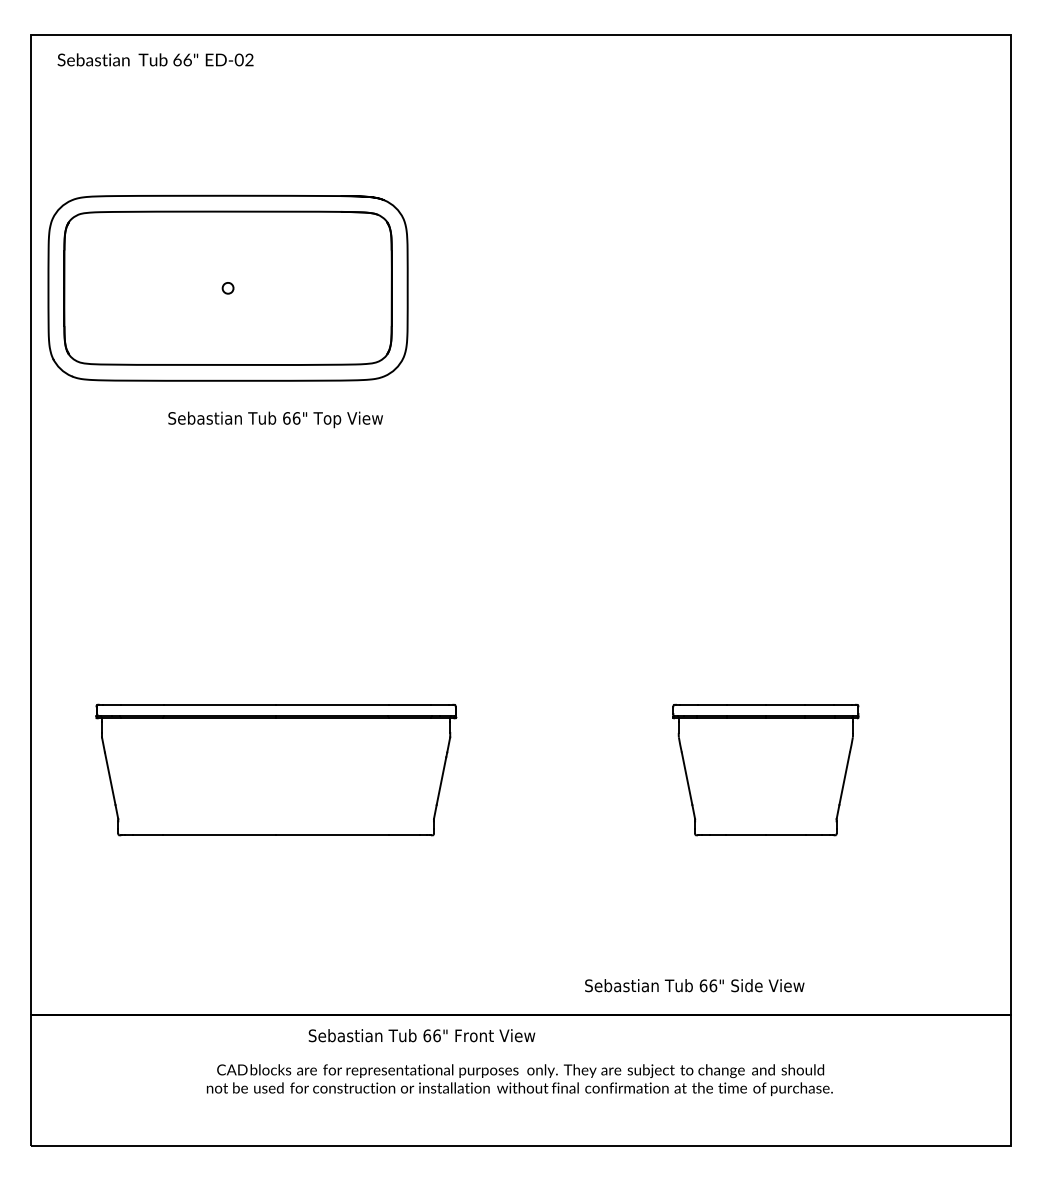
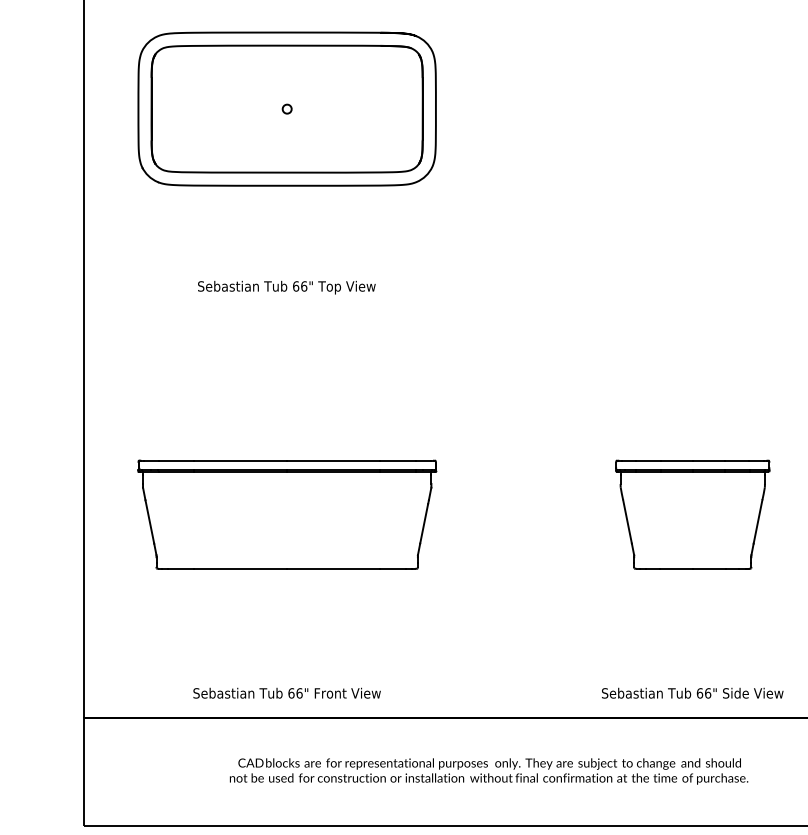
part: (227, 287) -> (286, 108), moved
text: (275, 419) -> (286, 287), moved
text: (694, 985) -> (692, 693), moved
text: (421, 1035) -> (286, 693), moved

